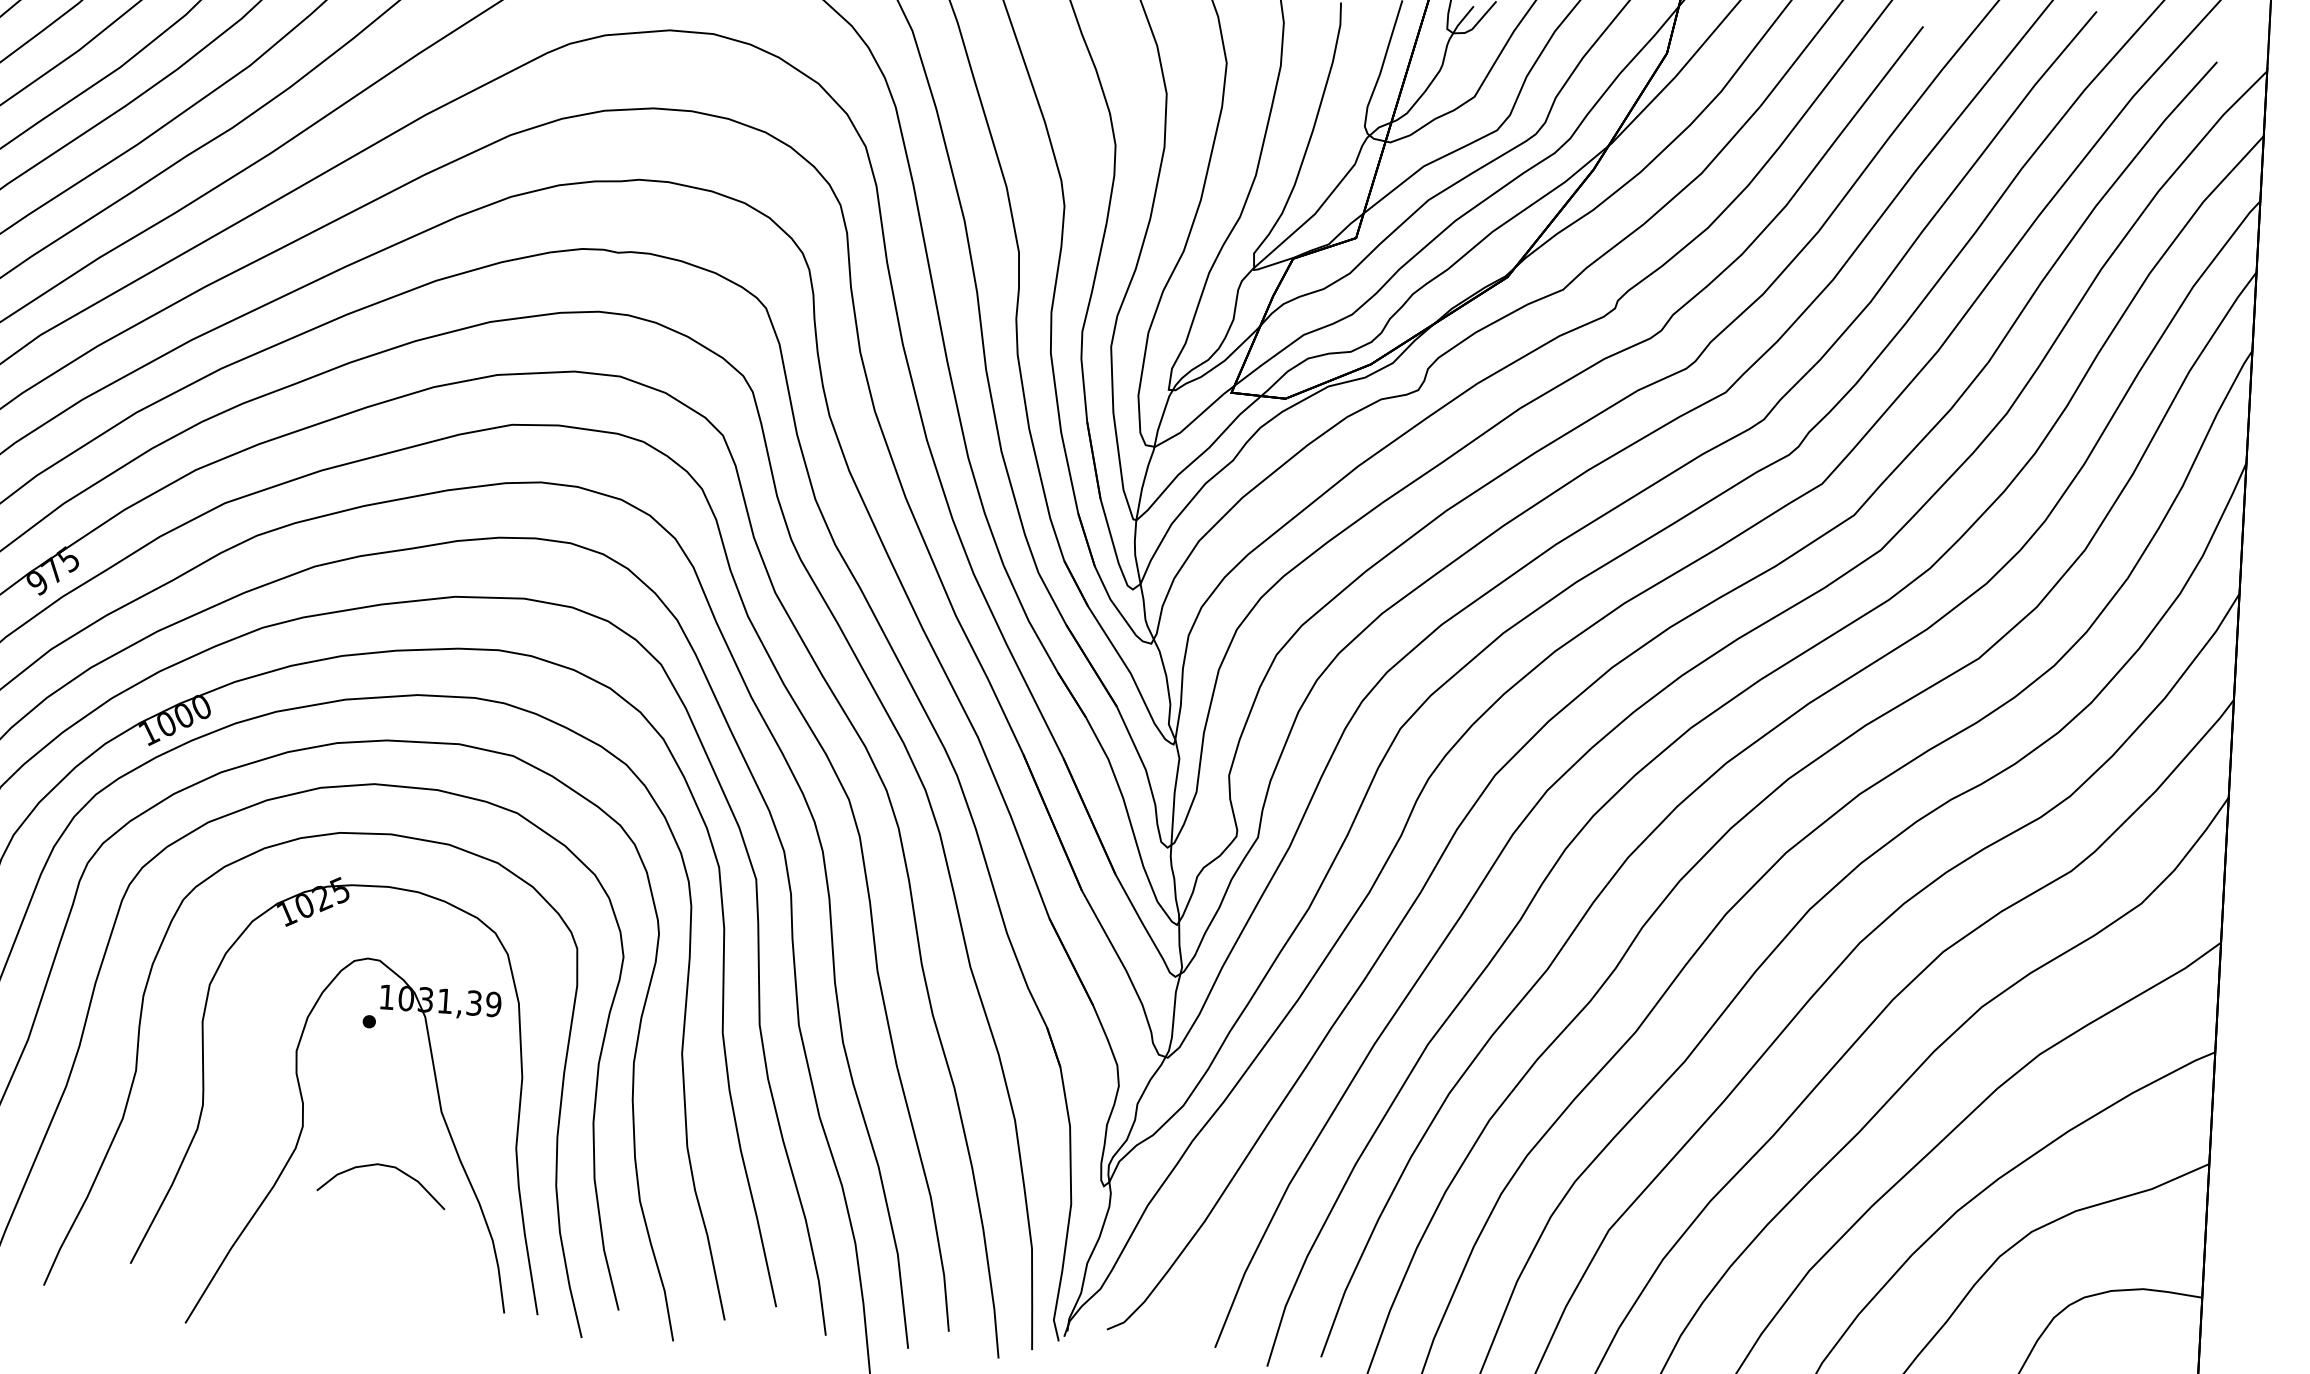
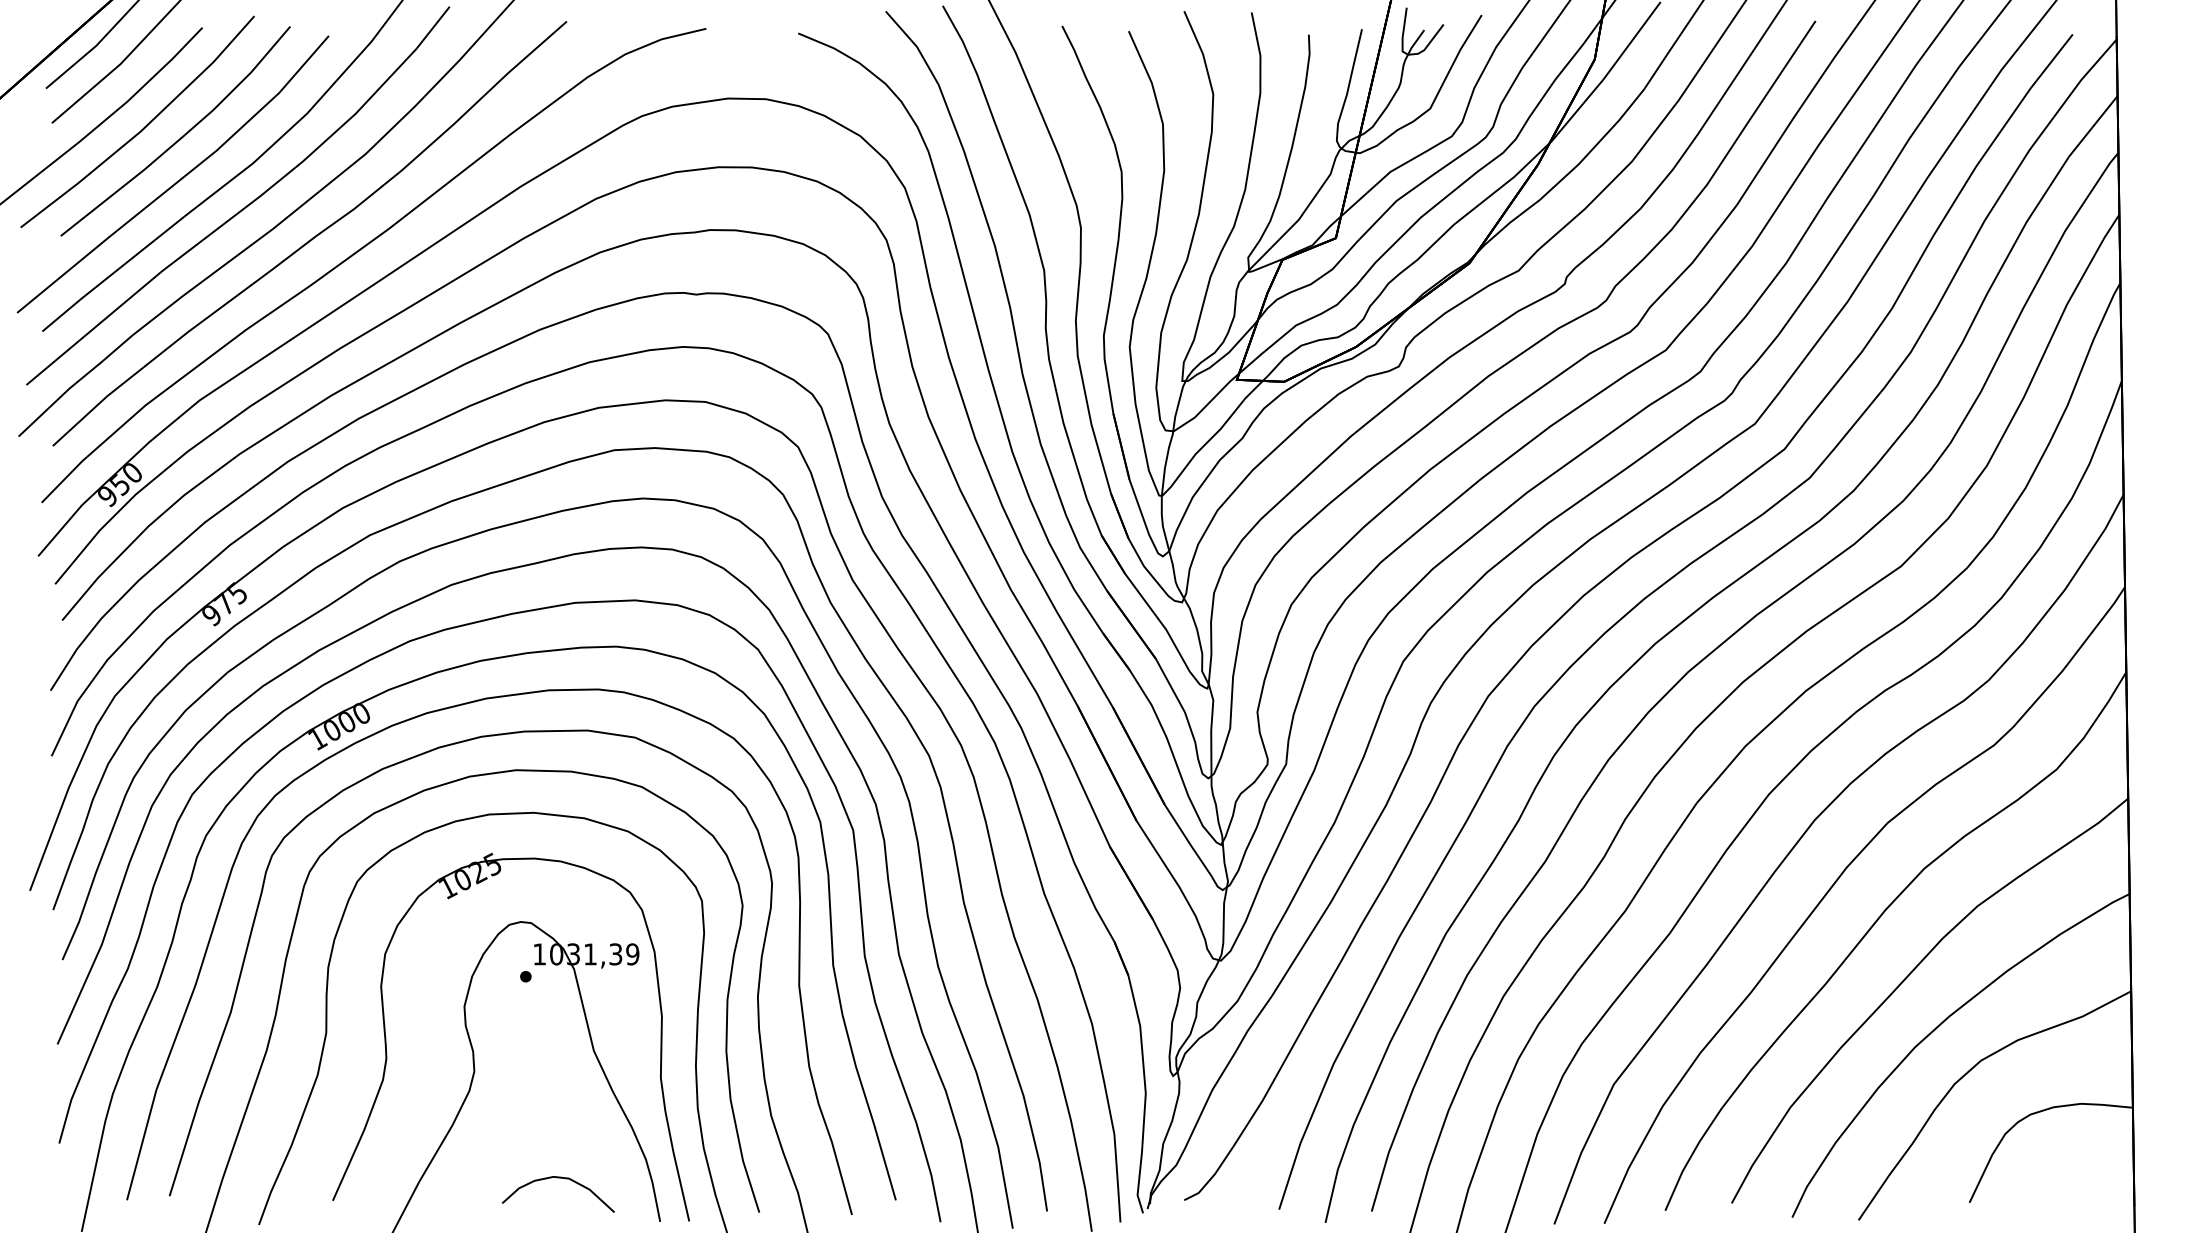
curve: (383, 1166) -> (558, 1178), moved

